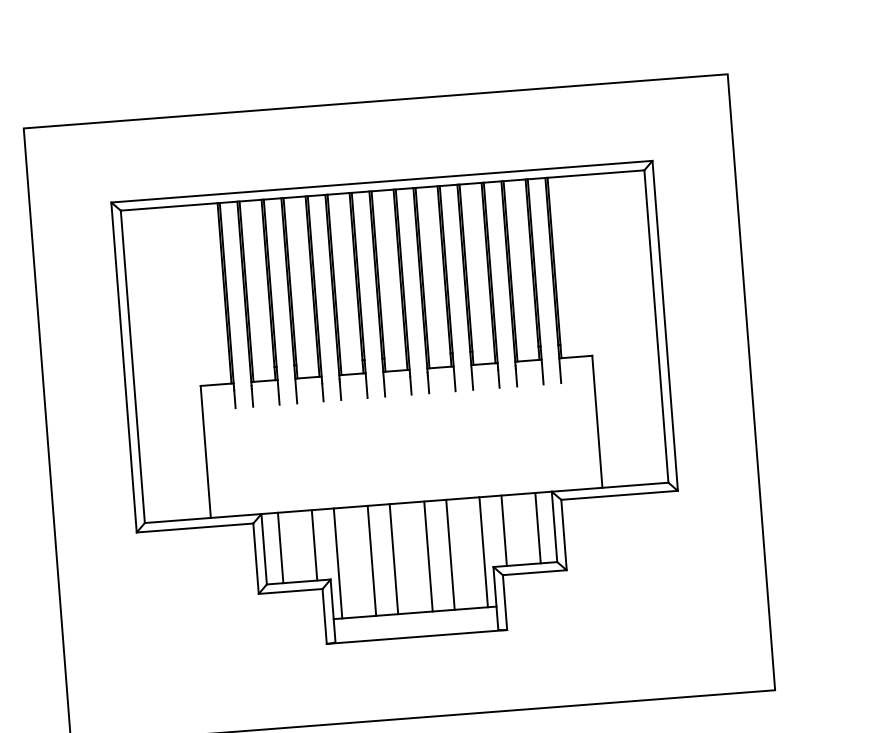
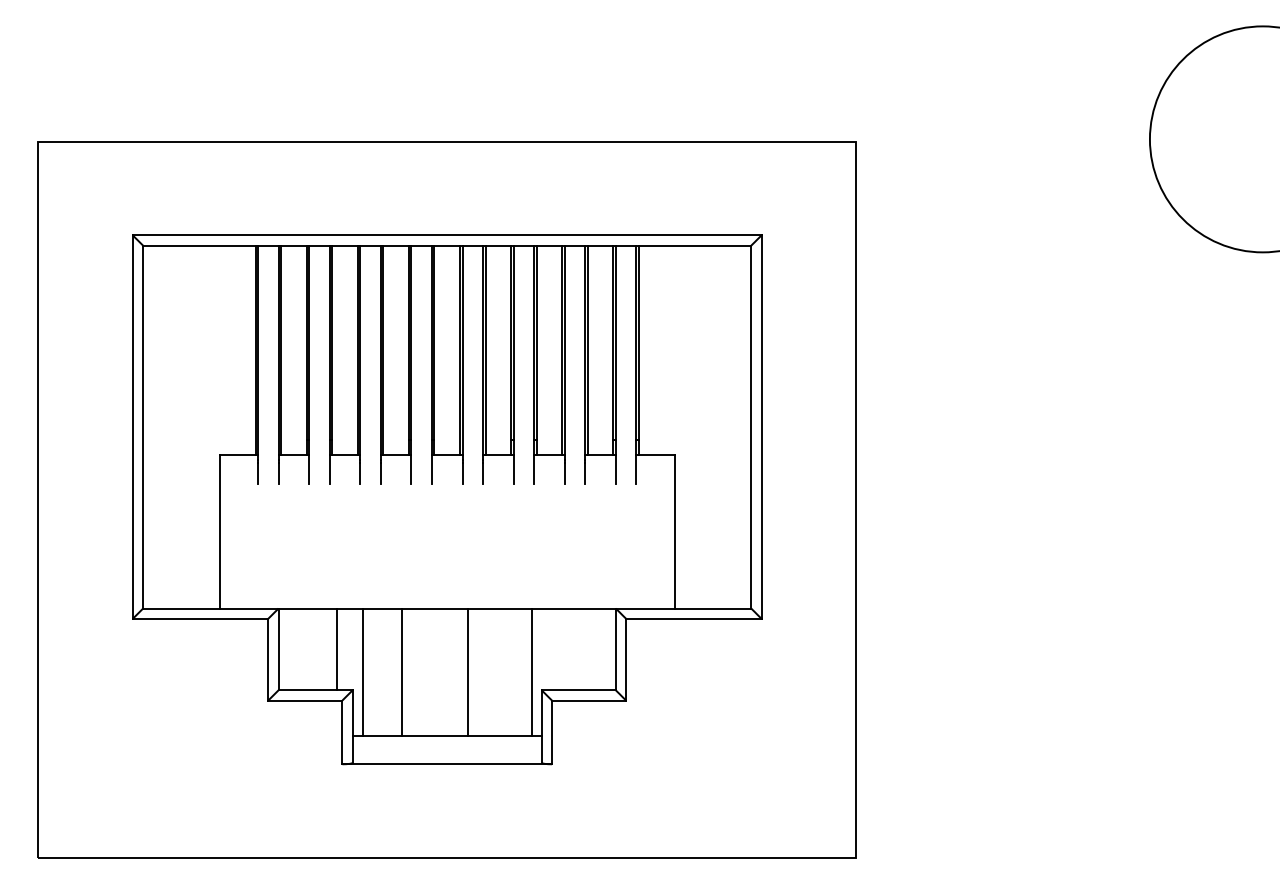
line: (537, 528) -> (596, 649), removed
line: (504, 530) -> (557, 649), removed
line: (280, 548) -> (297, 649), removed
line: (450, 554) -> (493, 672), removed
line: (393, 559) -> (427, 672), removed

